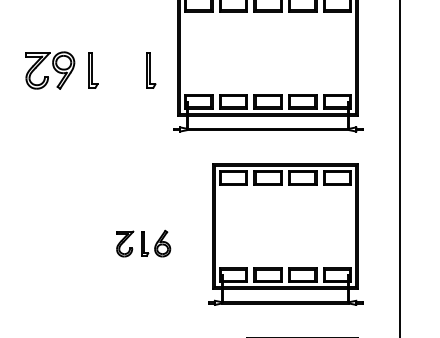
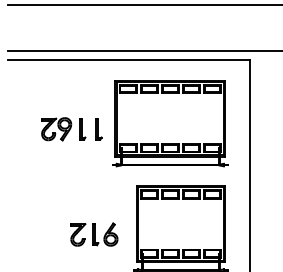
part: (61, 71) -> (63, 129), moved
part: (143, 243) -> (94, 234), size x1.43

